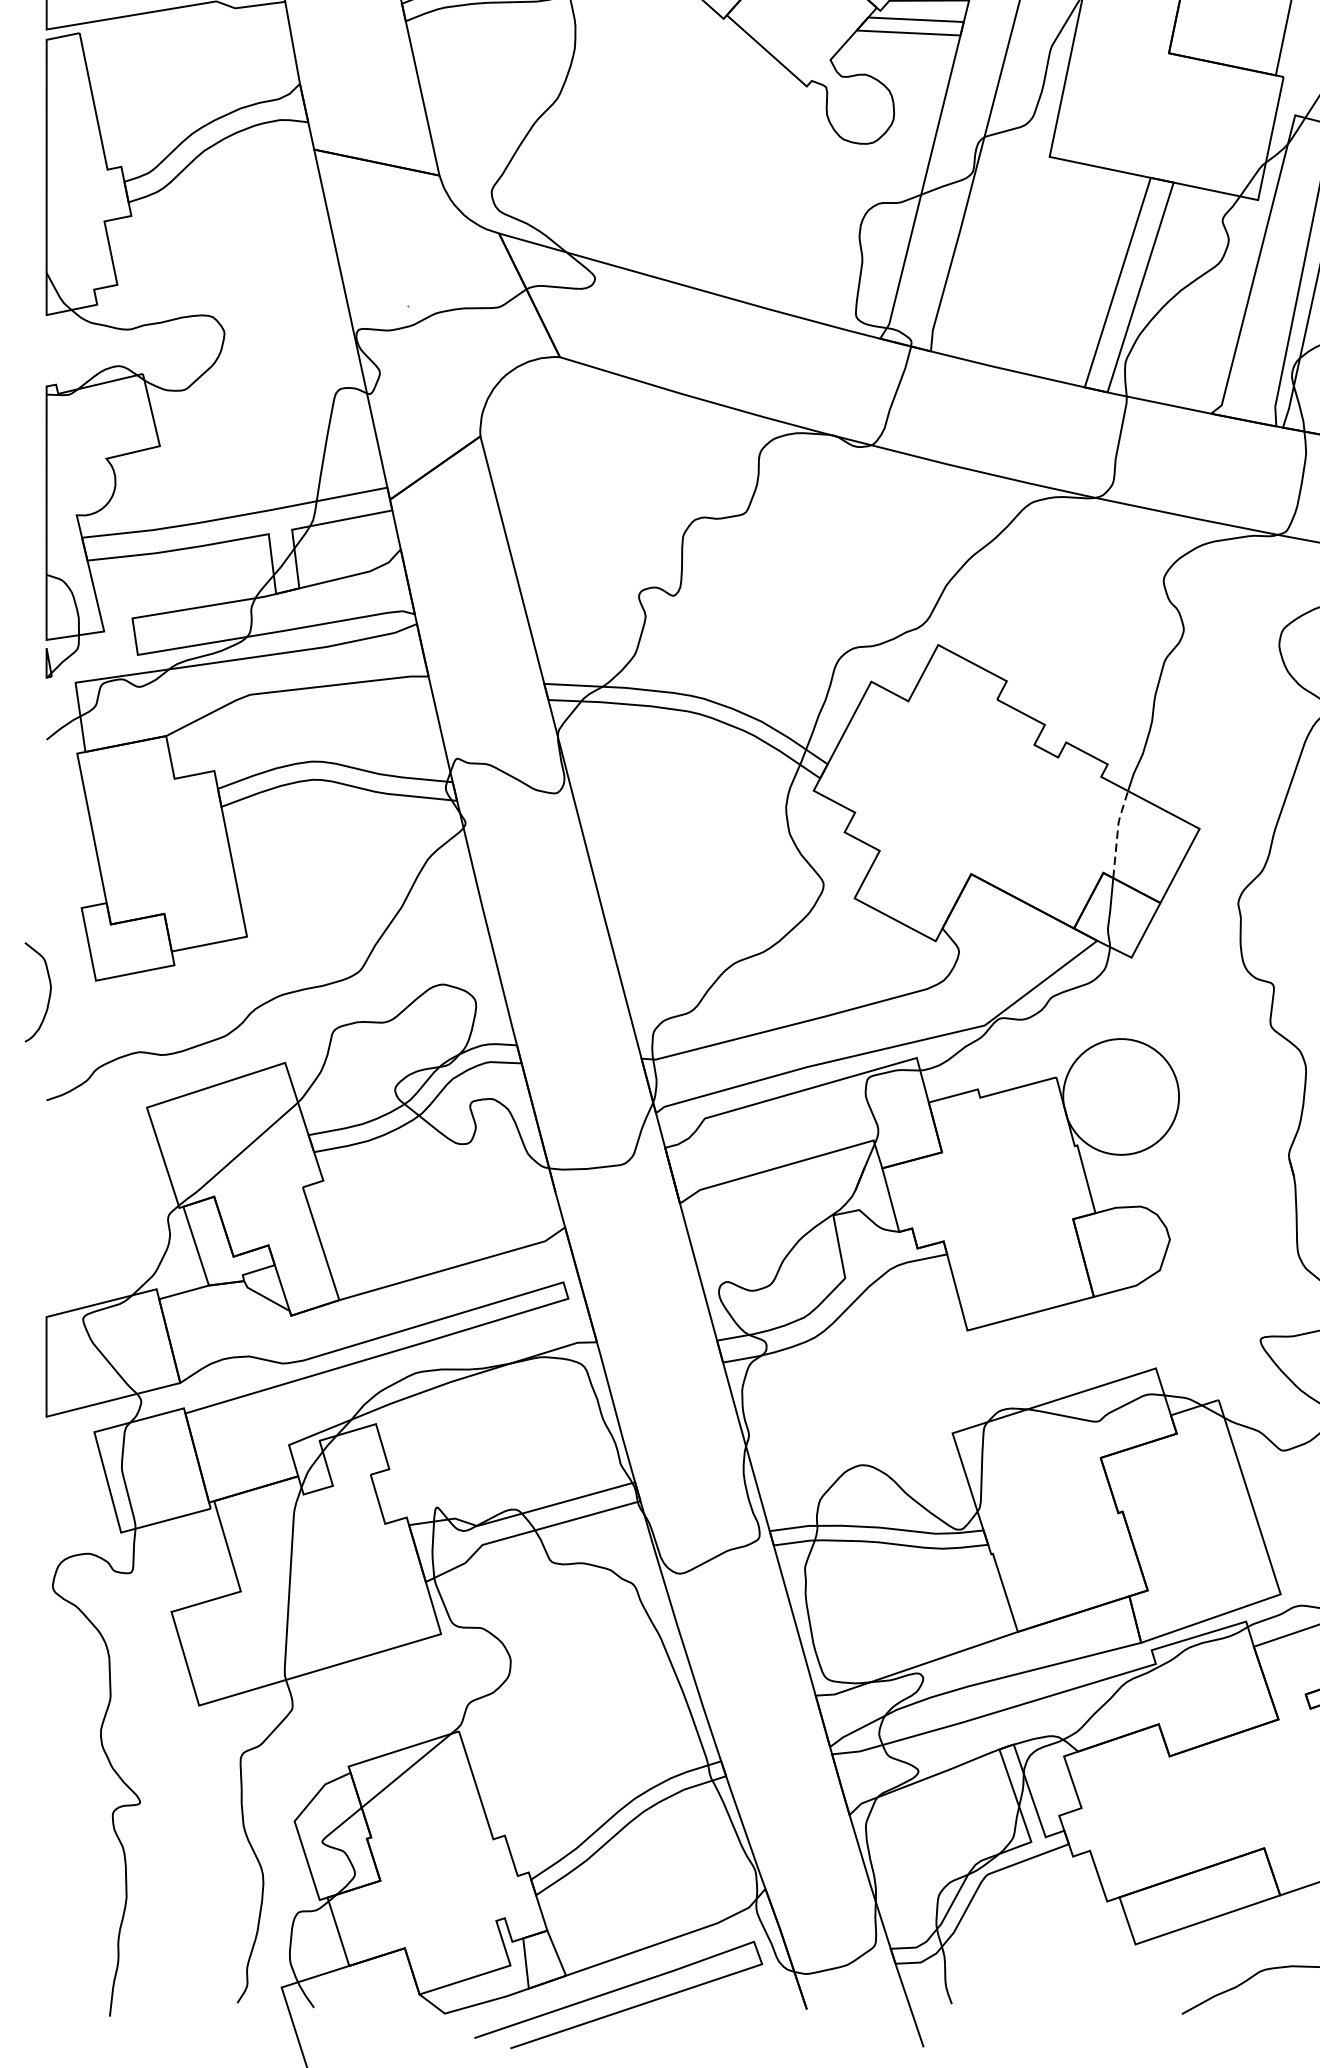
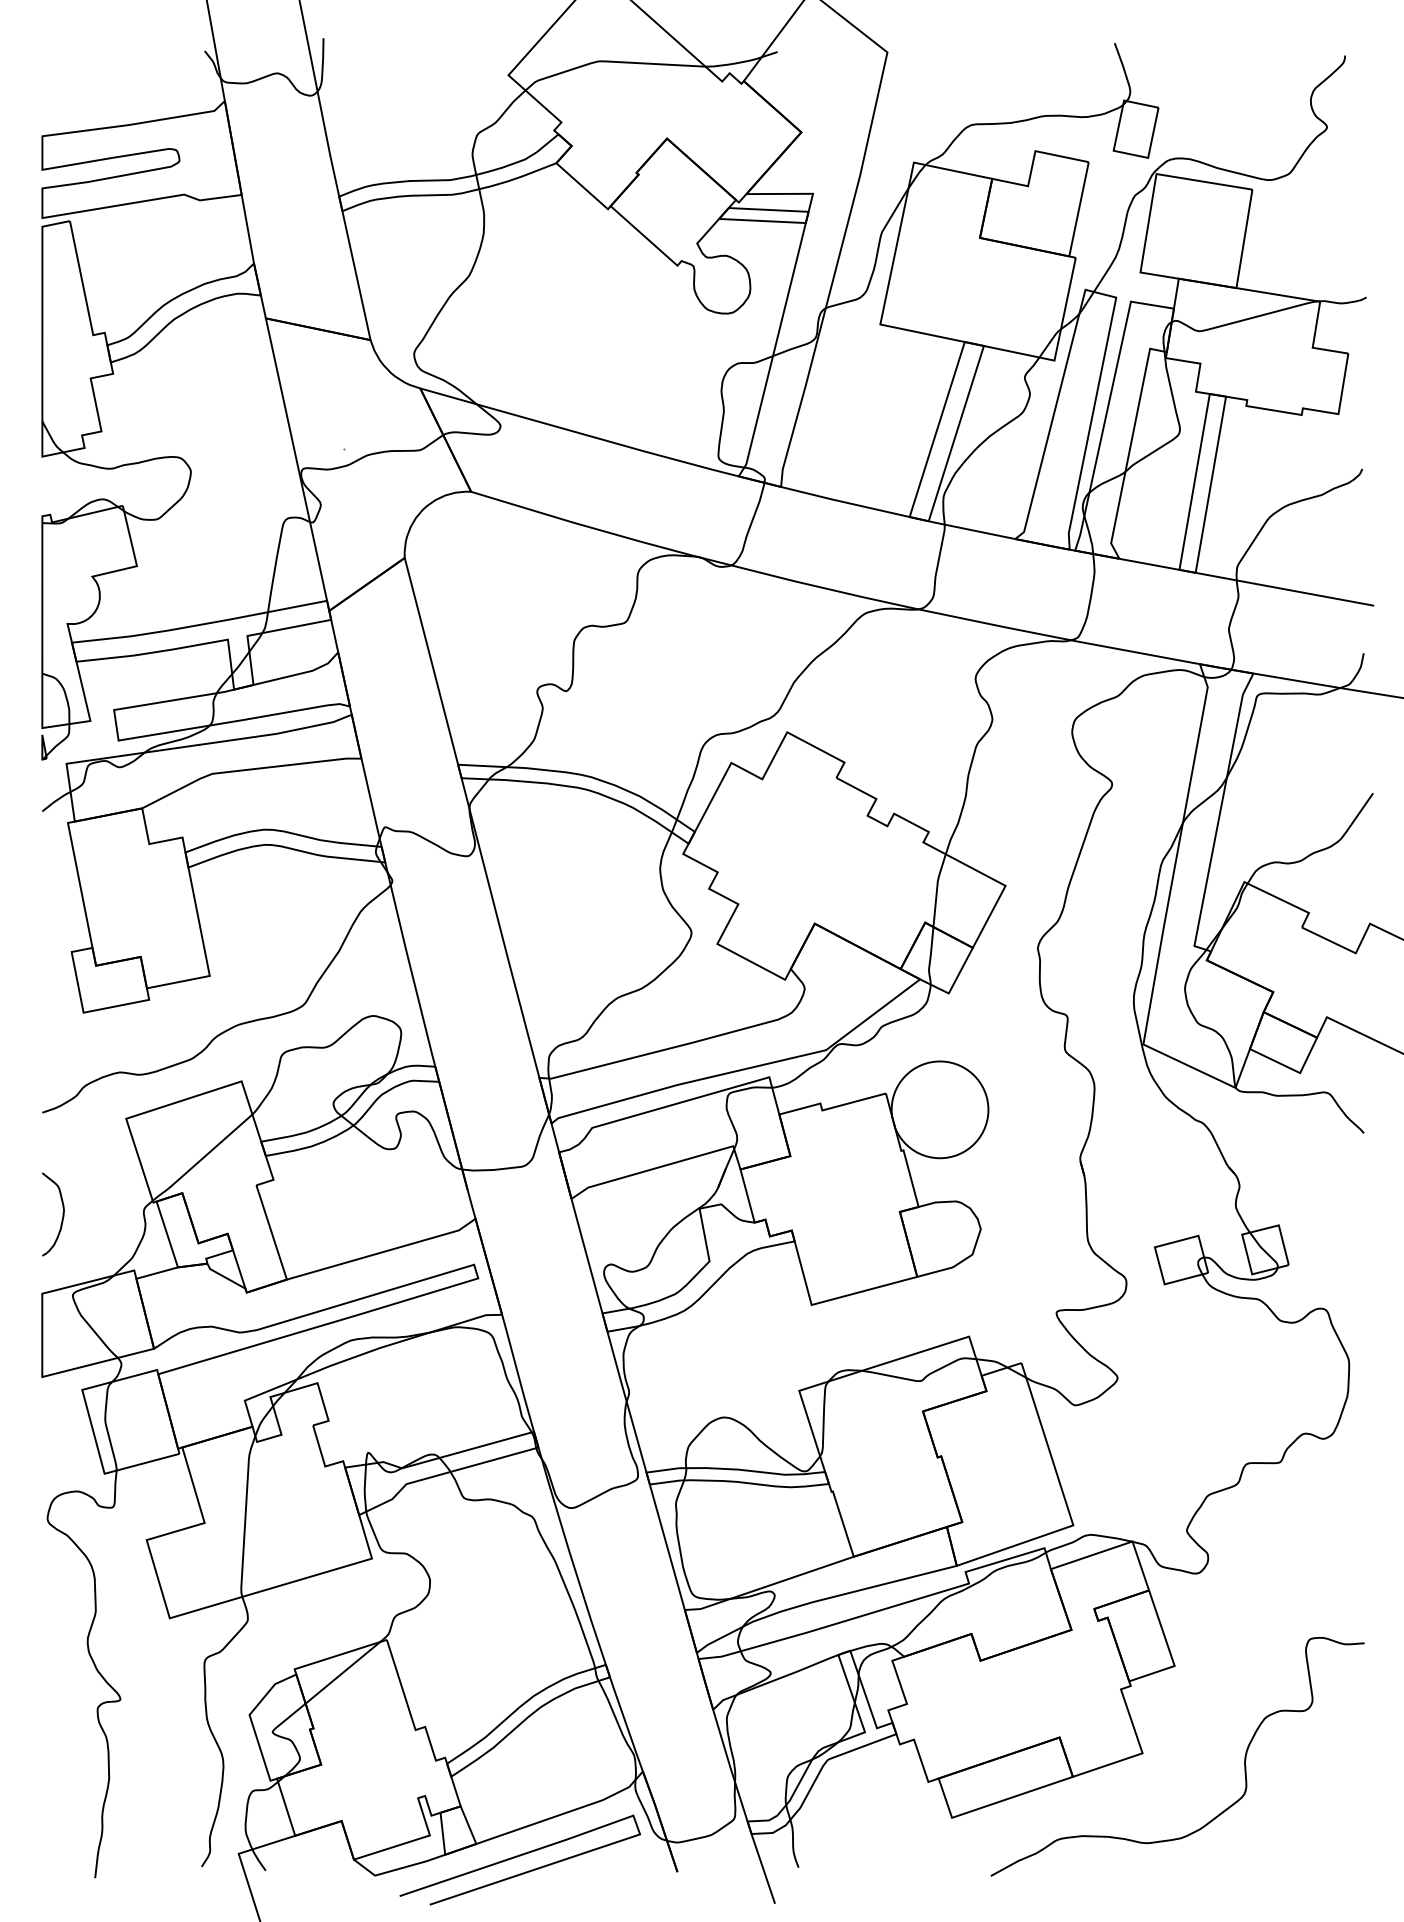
line: (1118, 832) -> (937, 888), dashed -> solid
curve: (49, 992) -> (62, 1214), moved

